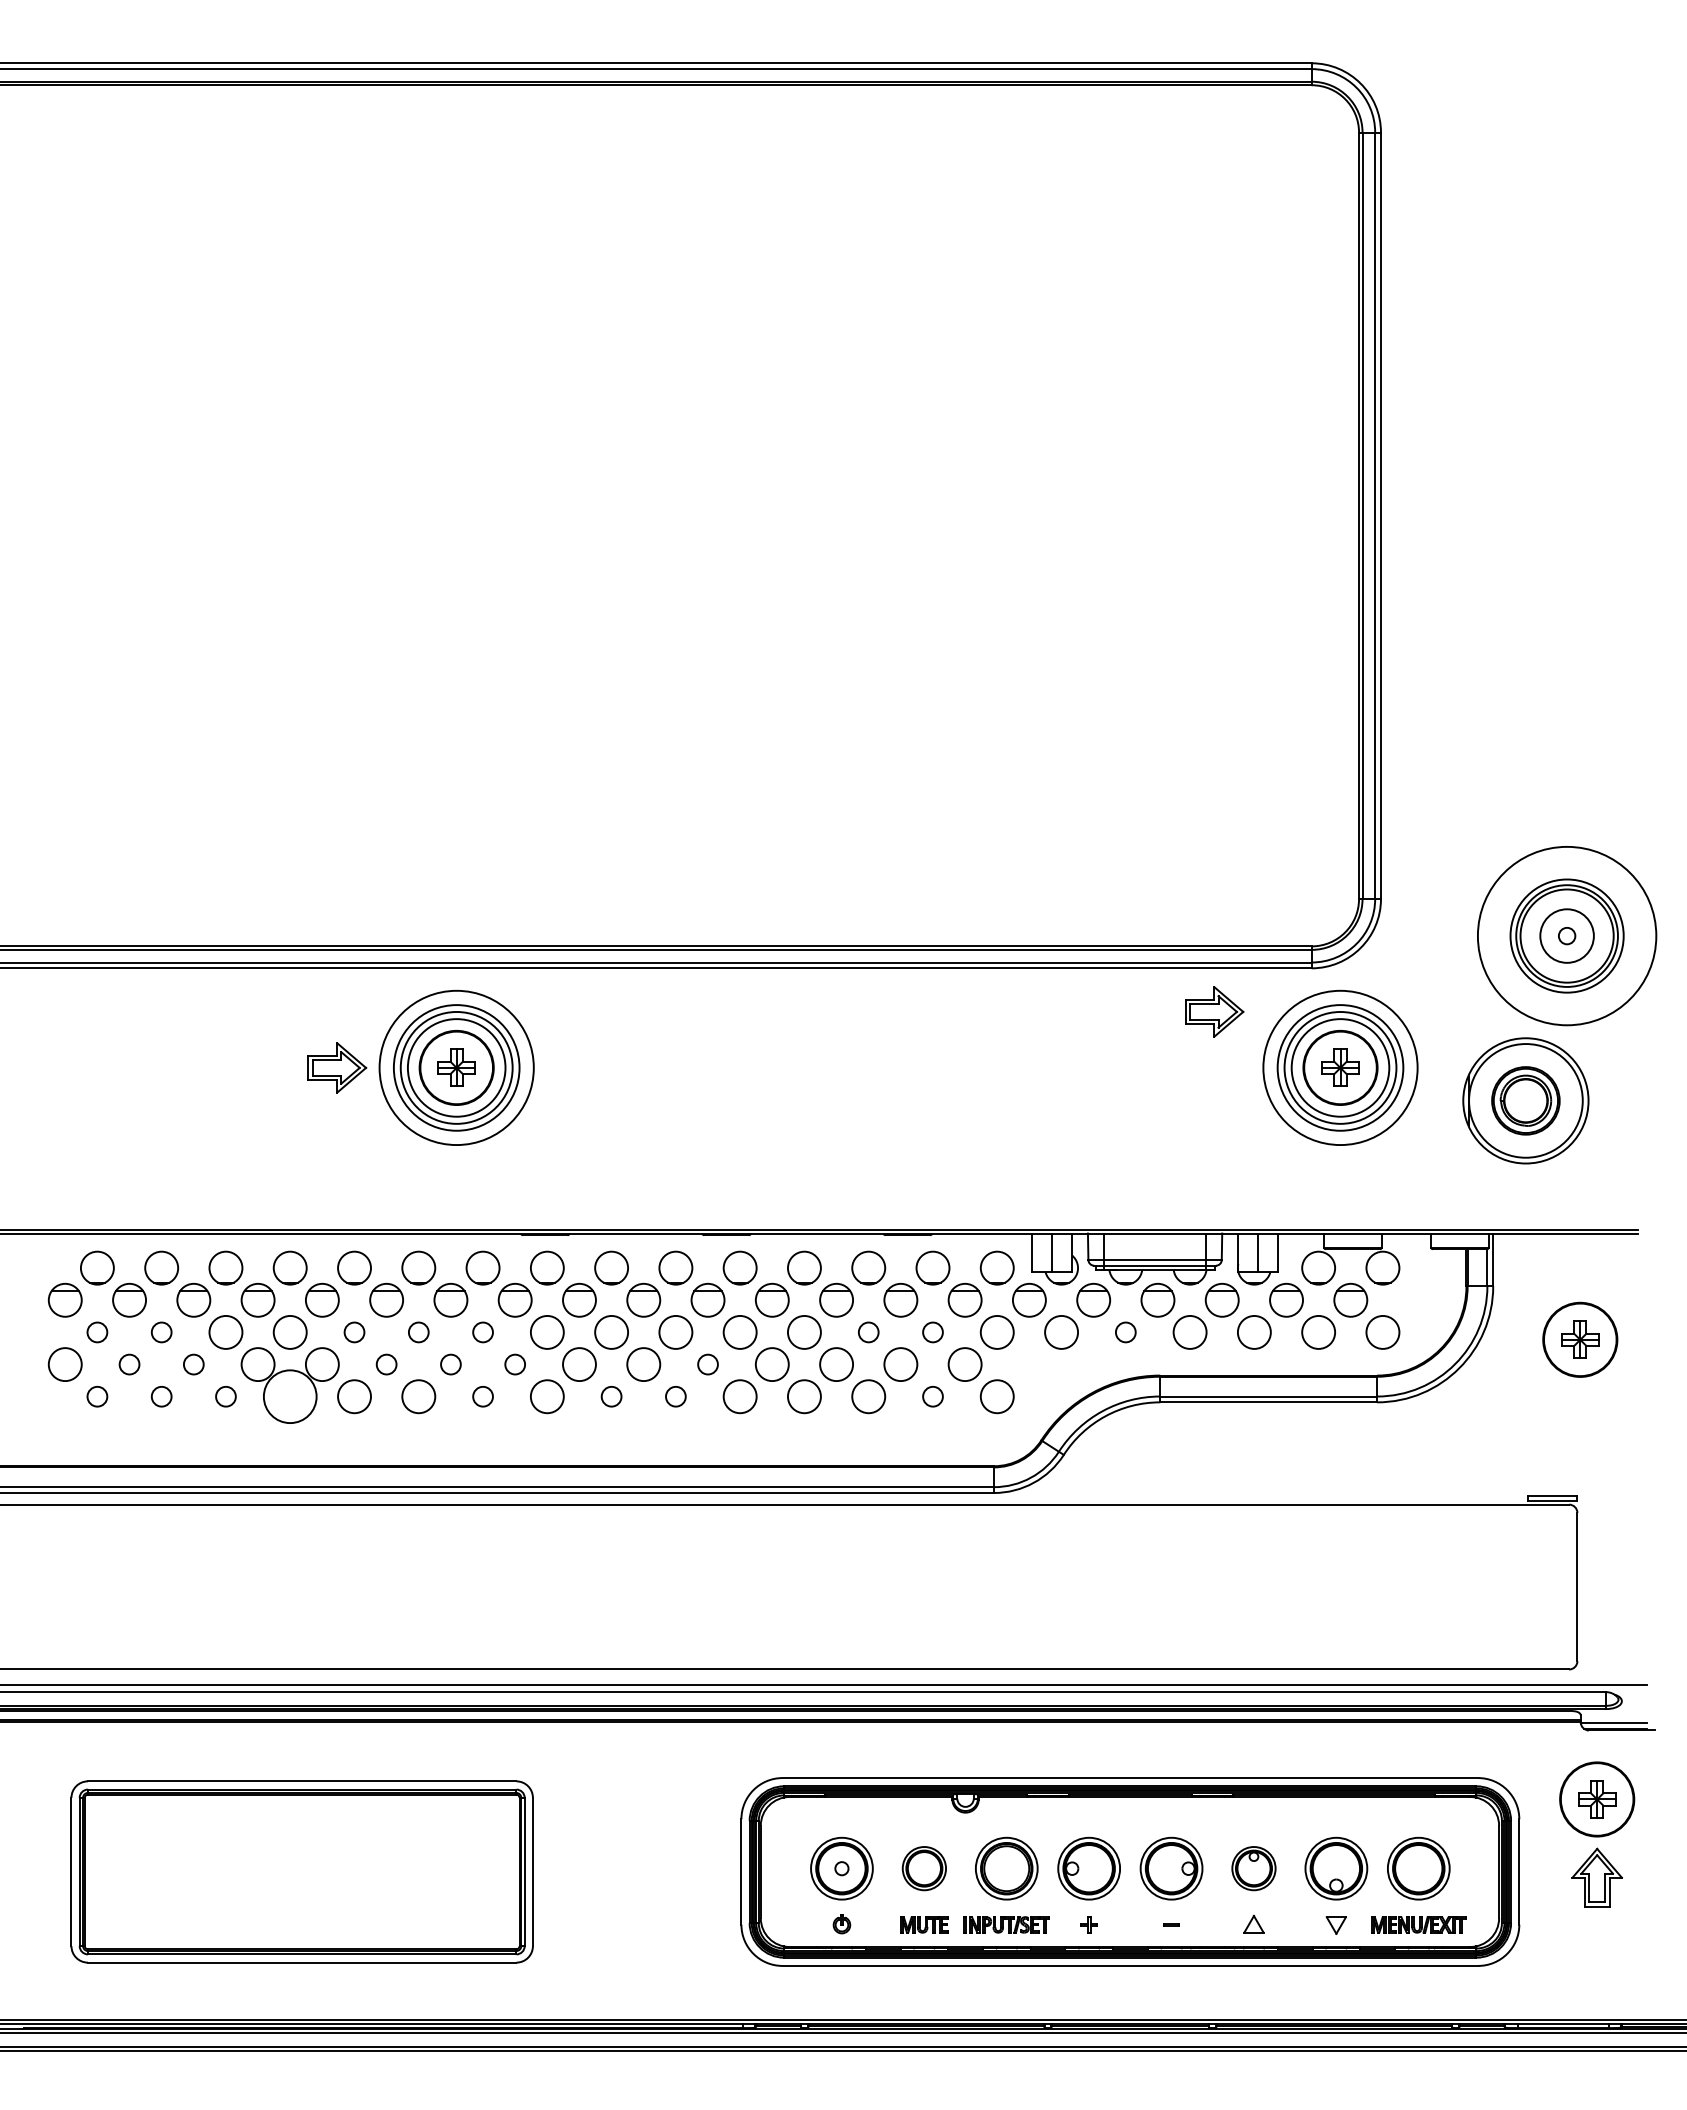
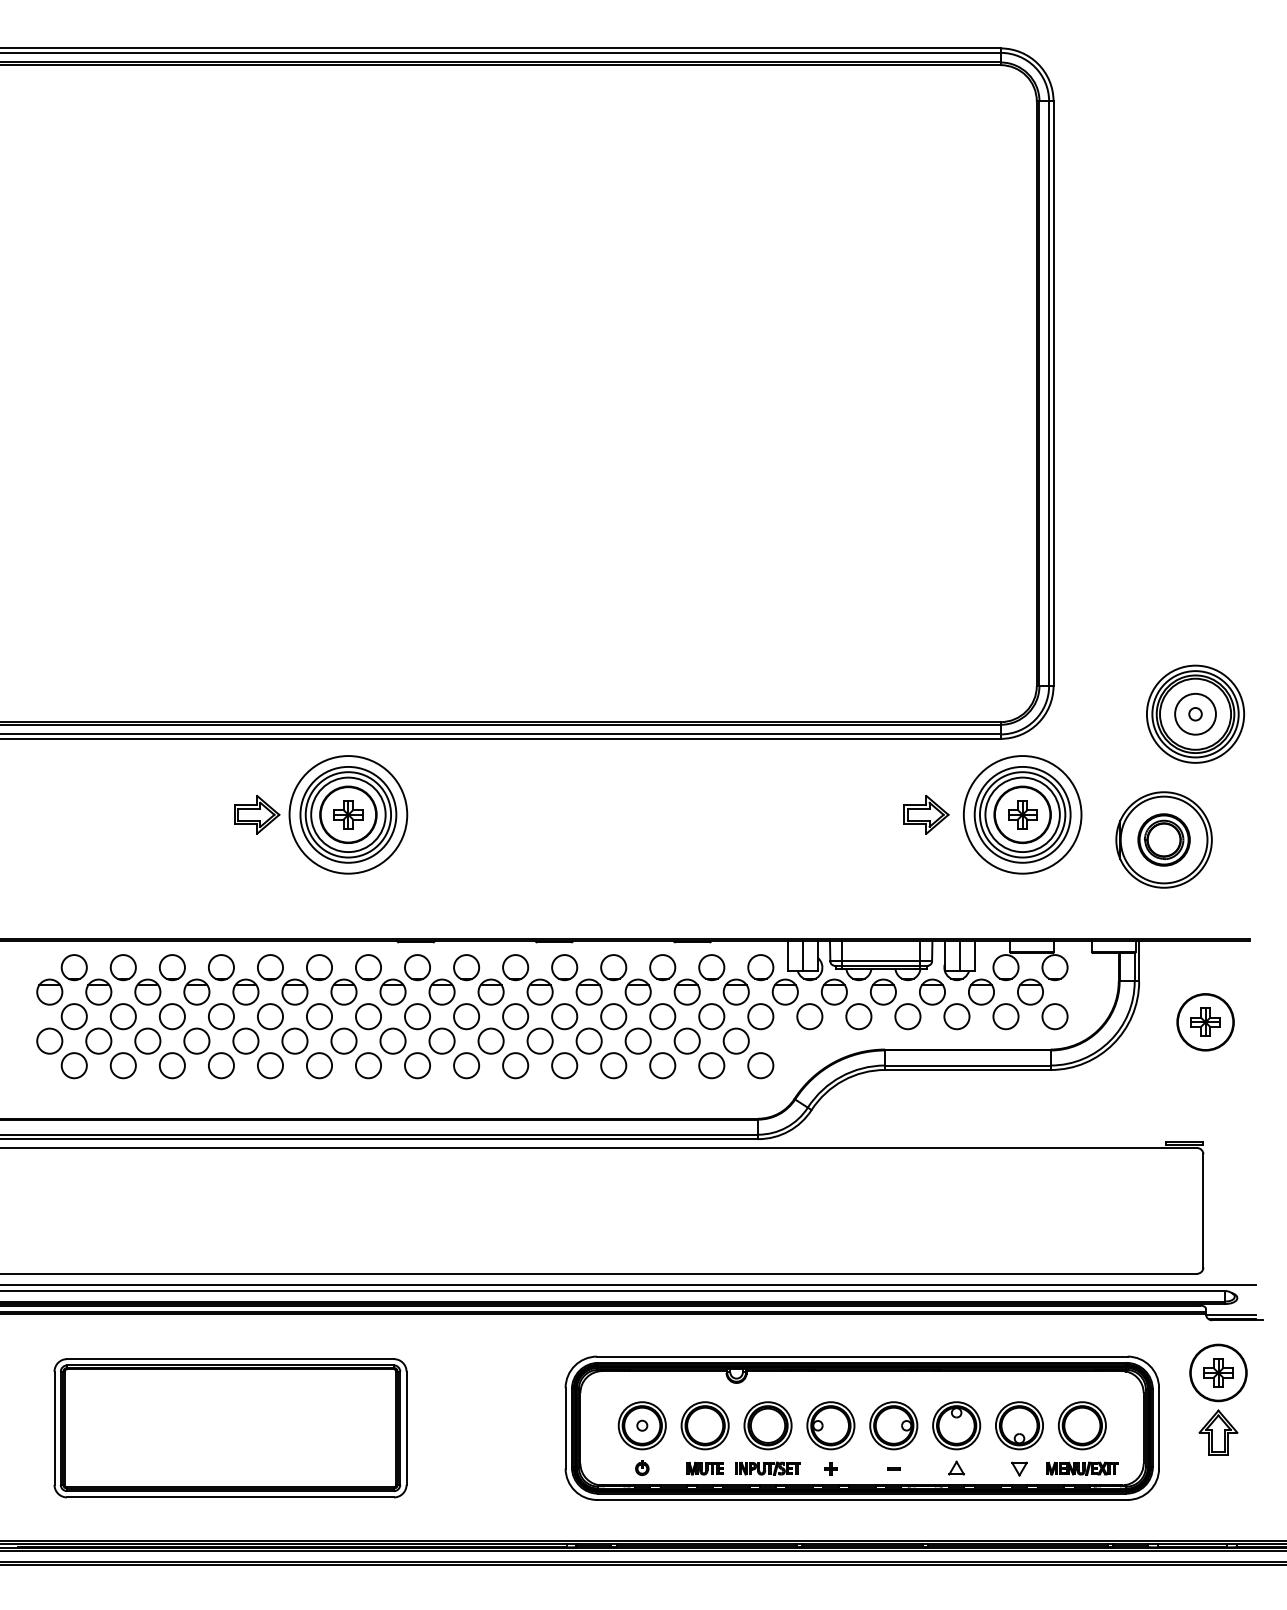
circle: (1566, 935) -> (1195, 713), size x0.71
part: (1214, 1011) -> (926, 814), moved
circle: (96, 1331) -> (73, 1015), size x1.67
circle: (161, 1331) -> (123, 1015), size x1.67
circle: (354, 1331) -> (270, 1015), size x1.67
circle: (418, 1331) -> (319, 1015), size x1.67
circle: (482, 1331) -> (368, 1015), size x1.67
circle: (868, 1331) -> (662, 1015), size x1.67
circle: (932, 1331) -> (711, 1015), size x1.67
circle: (1125, 1331) -> (858, 1015), size x1.67
circle: (129, 1364) -> (98, 1041), size x1.67
circle: (193, 1364) -> (147, 1041), size x1.67
circle: (386, 1364) -> (294, 1041), size x1.67
circle: (450, 1364) -> (343, 1041), size x1.67
circle: (514, 1364) -> (392, 1041), size x1.67
circle: (707, 1364) -> (539, 1041), size x1.67
circle: (96, 1396) -> (73, 1065), size x1.67
circle: (161, 1396) -> (123, 1065), size x1.67
circle: (225, 1396) -> (172, 1065), size x1.67
circle: (289, 1396) -> (220, 1065), size x0.62
circle: (482, 1396) -> (368, 1065), size x1.67
circle: (611, 1396) -> (466, 1065), size x1.67
circle: (675, 1396) -> (515, 1065), size x1.67
circle: (932, 1396) -> (711, 1065), size x1.67
part: (924, 1868) -> (705, 1425), size x1.43
part: (1253, 1868) -> (956, 1425), size x1.43

